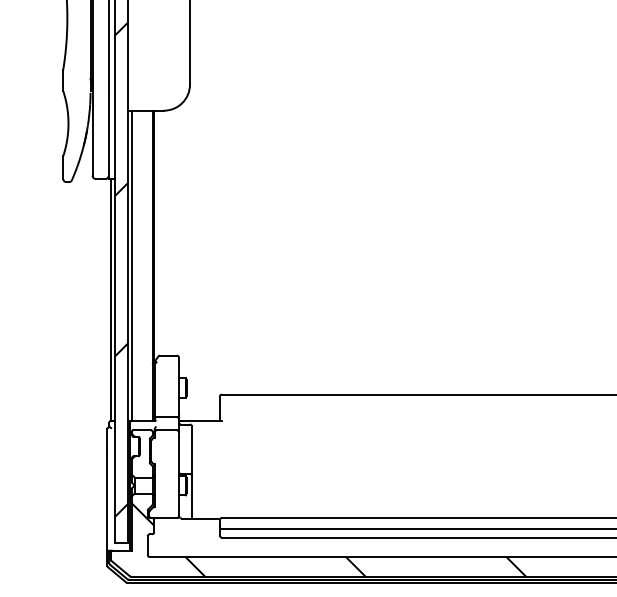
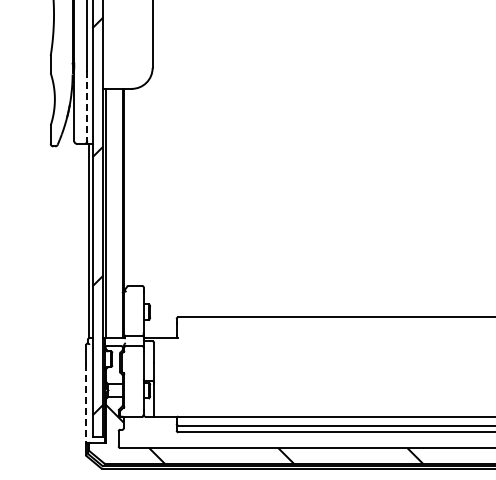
line: (108, 133) -> (87, 107), solid -> dashed
line: (107, 502) -> (86, 404), solid -> dashed

